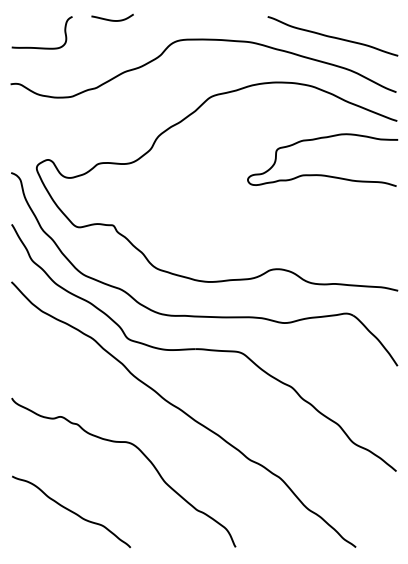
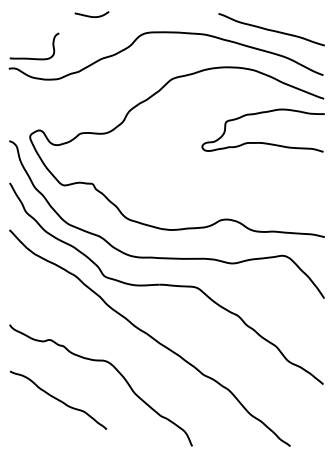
curve: (41, 47) -> (33, 58), moved
curve: (71, 511) -> (58, 400), moved

